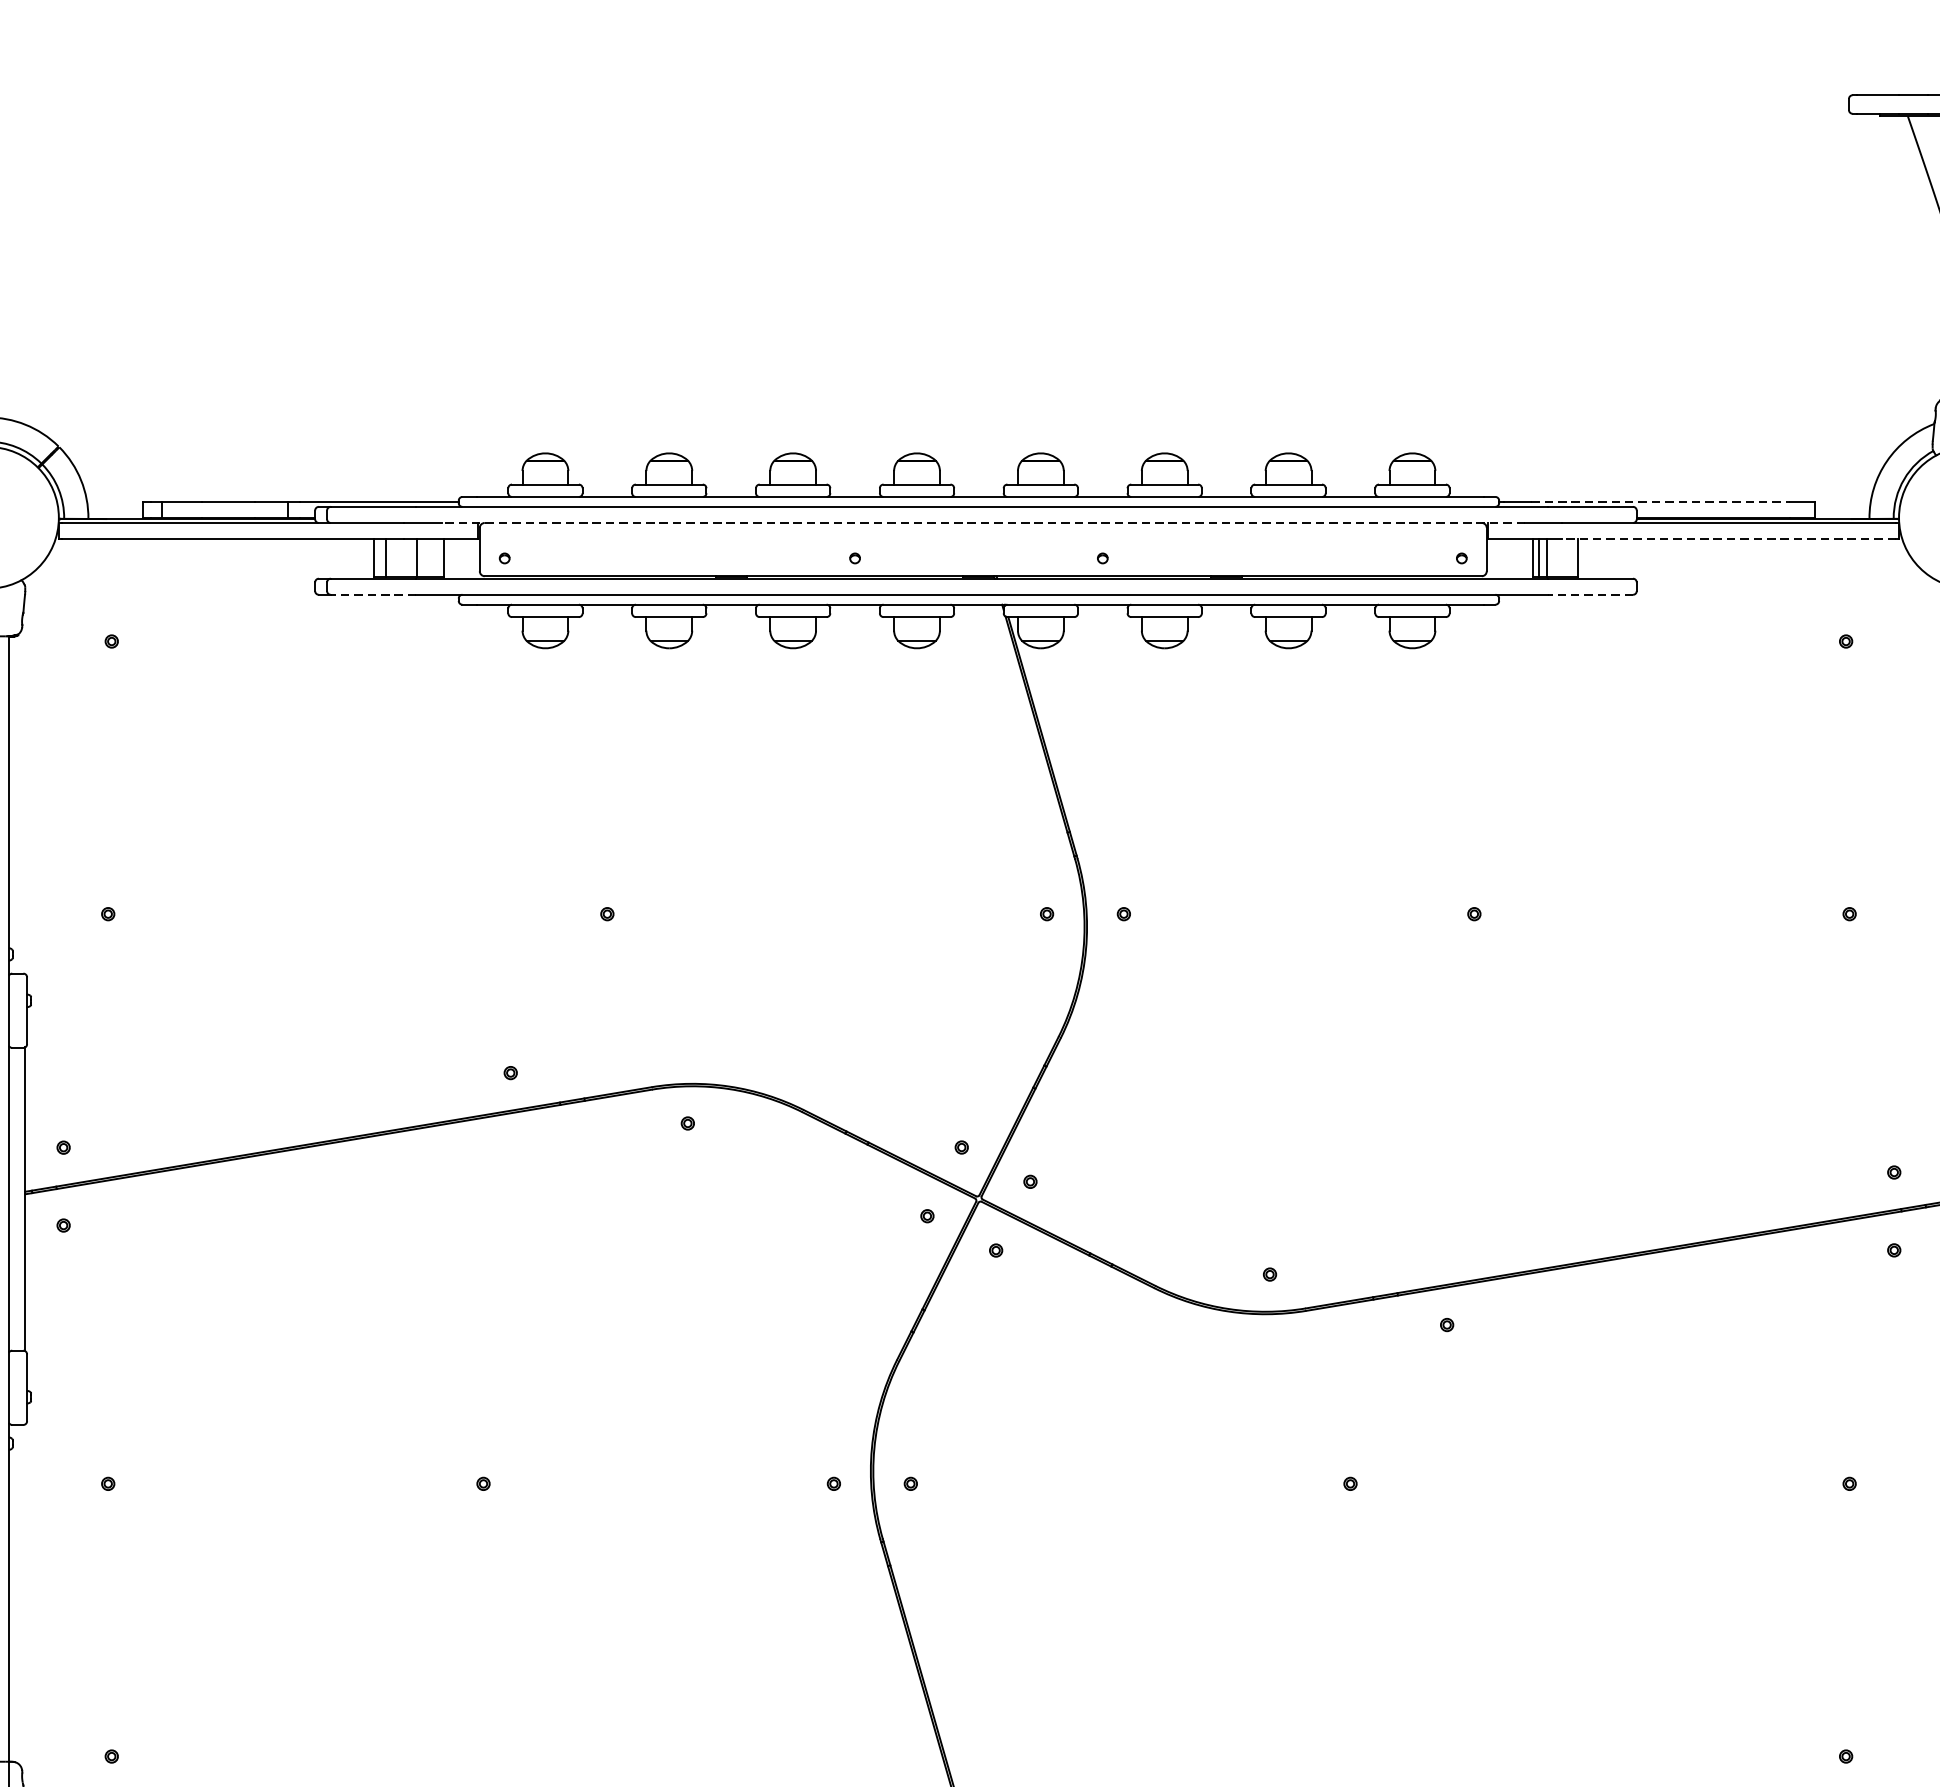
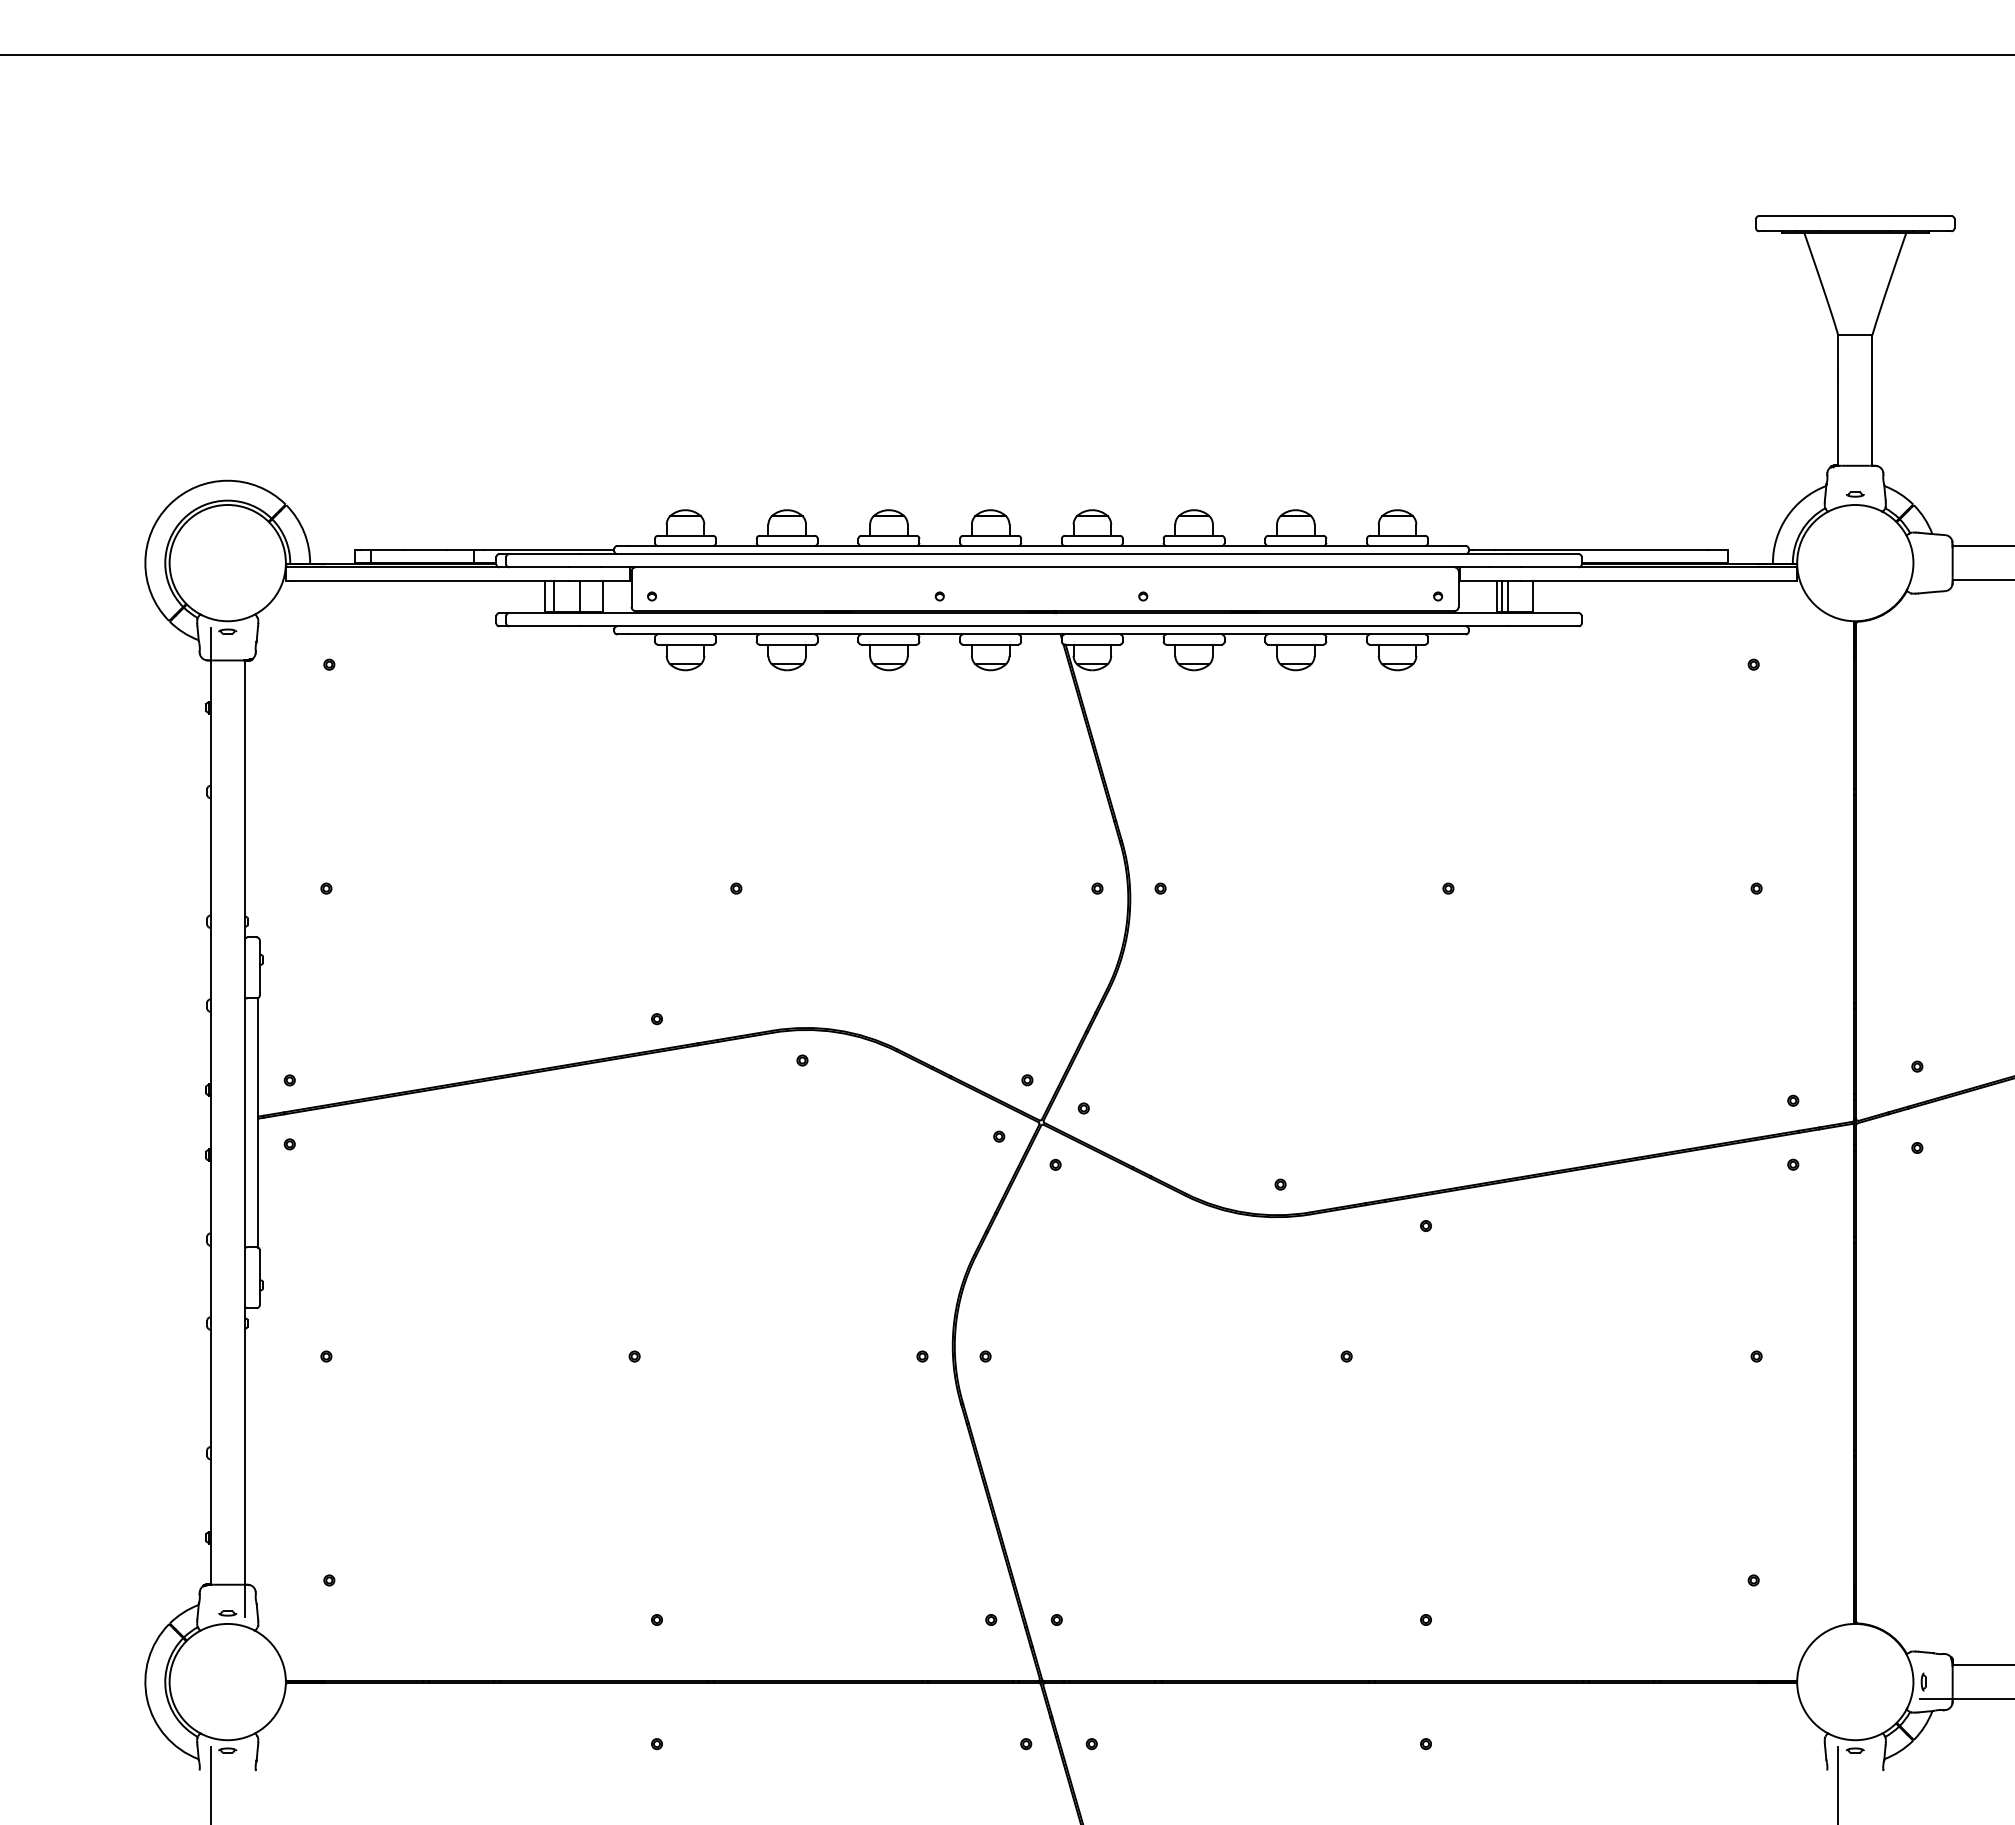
line: (1660, 501) -> (1601, 549), dashed -> solid
line: (983, 523) -> (1045, 567), dashed -> solid
line: (1728, 538) -> (1657, 580), dashed -> solid
line: (372, 594) -> (543, 626), dashed -> solid
line: (1590, 594) -> (1543, 626), dashed -> solid

